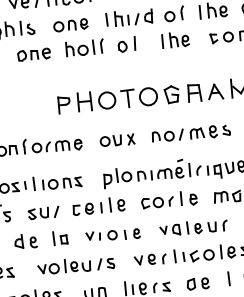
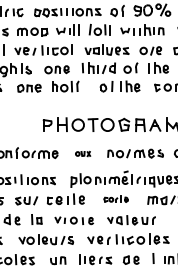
part: (126, 44) -> (106, 86), moved
part: (116, 139) -> (82, 153), size x0.6
part: (168, 199) -> (115, 198), size x0.6

